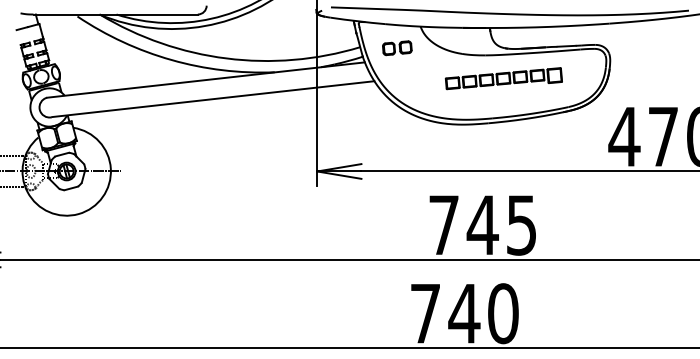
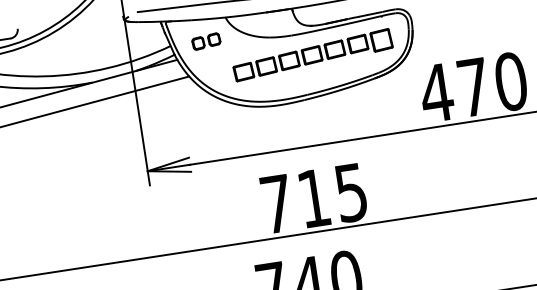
part: (503, 78) -> (312, 54), size x1.43
text: (482, 224) -> (313, 197), 745 -> 715

